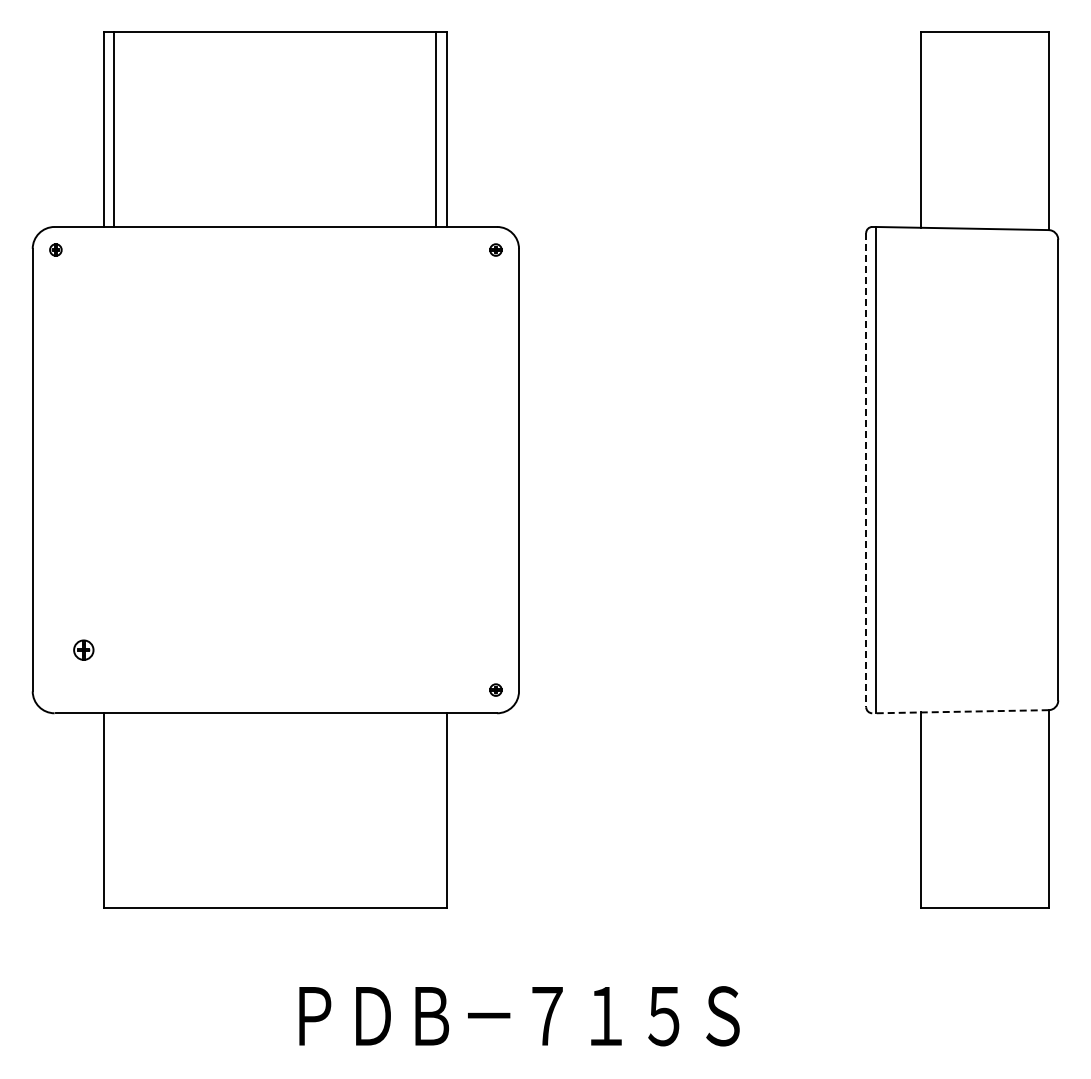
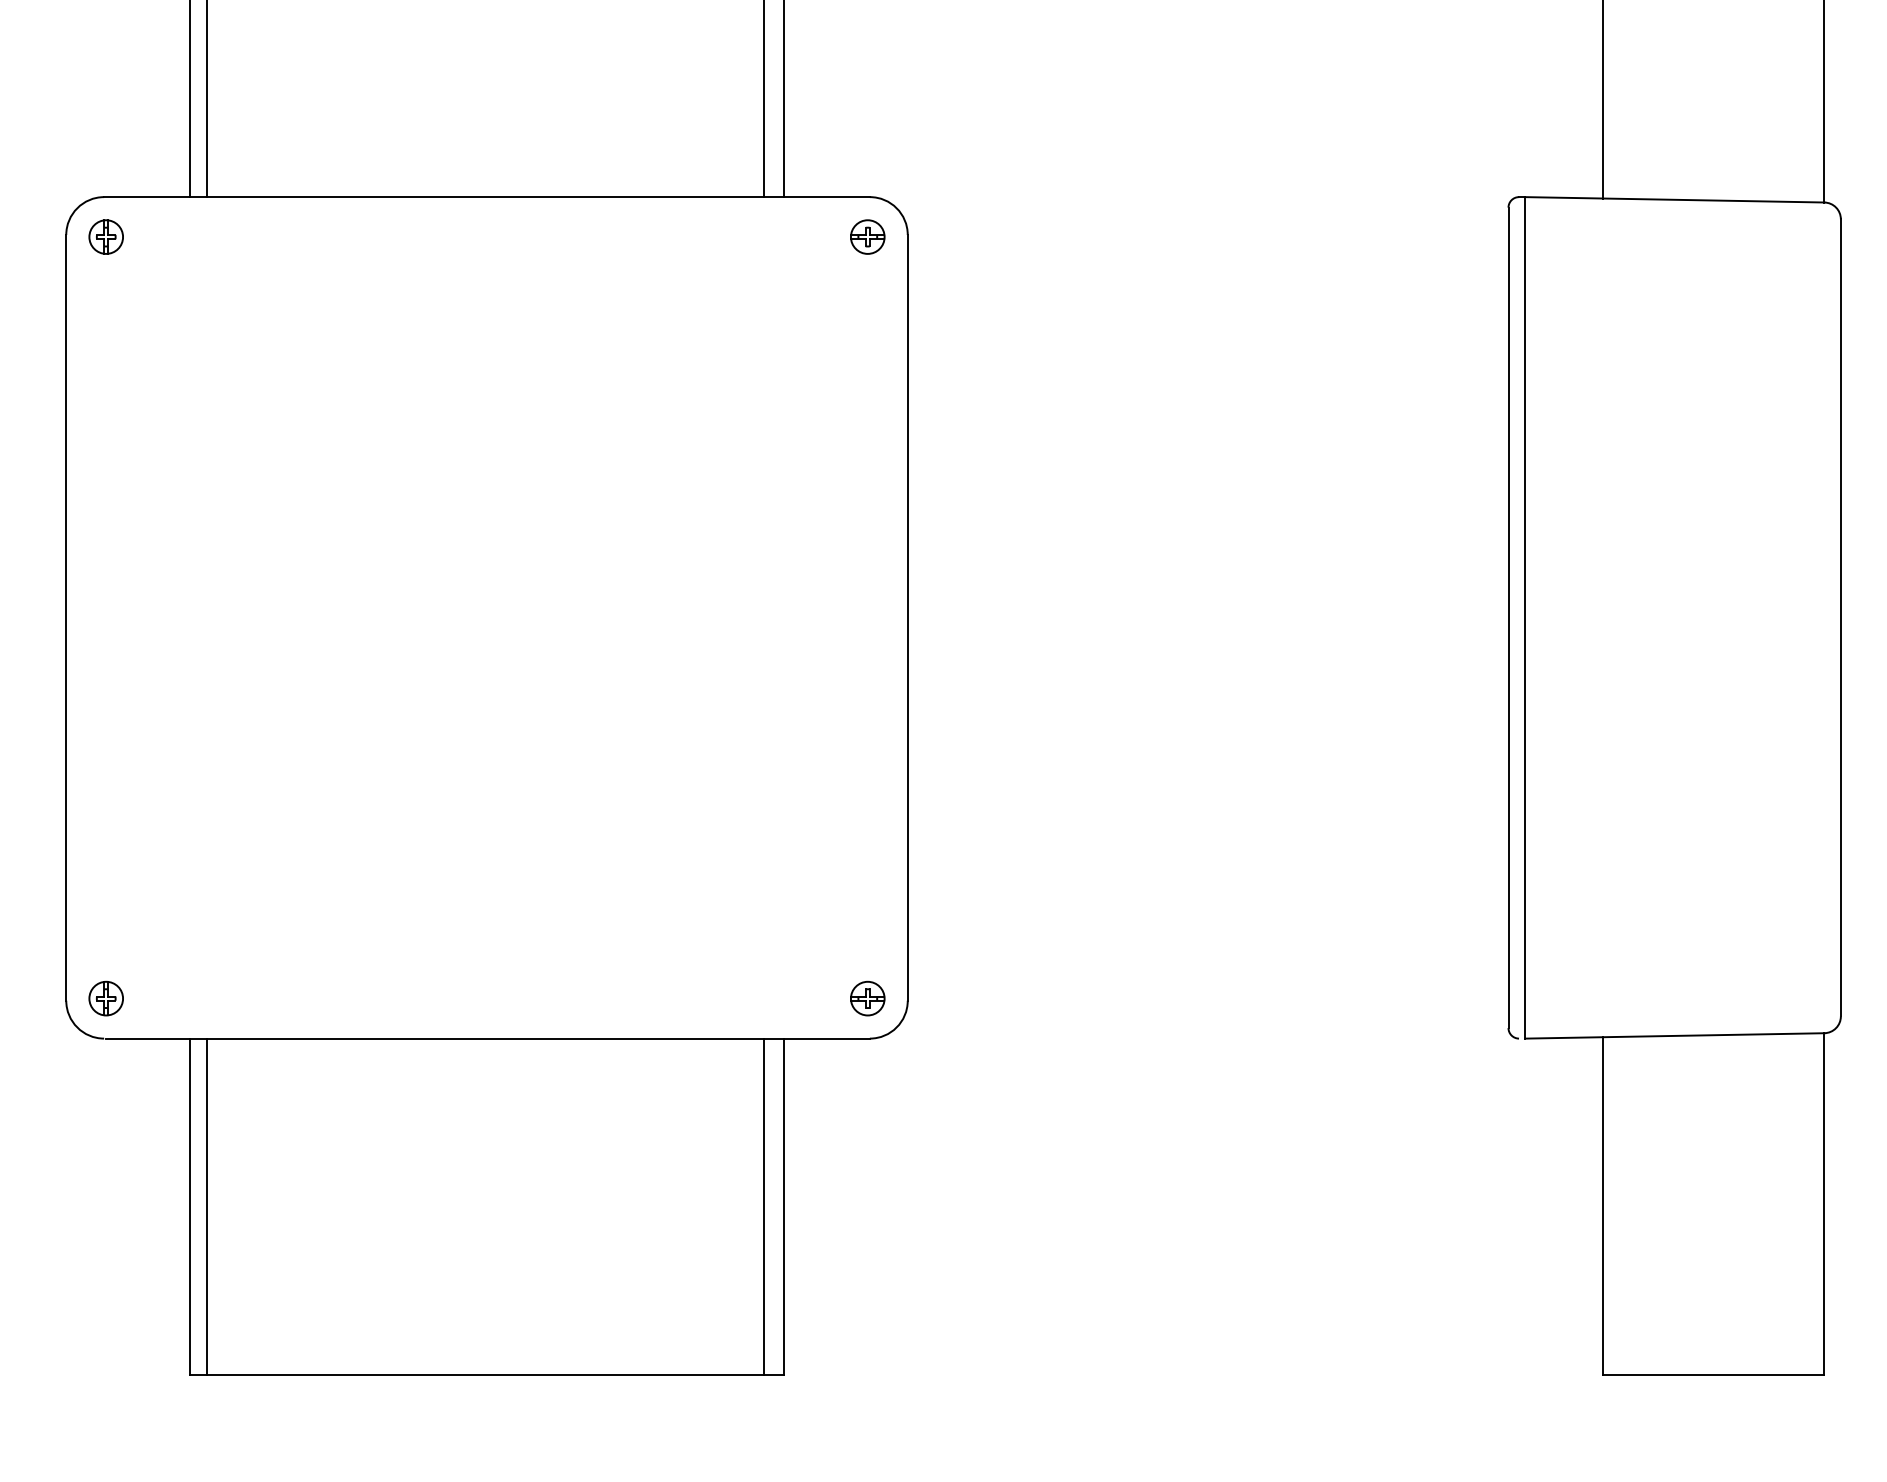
part: (55, 249) -> (105, 236), size x1.67
part: (495, 249) -> (867, 236), size x1.67
line: (866, 470) -> (1509, 618), dashed -> solid
part: (83, 649) -> (105, 997), moved
part: (495, 689) -> (867, 997), size x1.67
line: (961, 711) -> (1673, 1035), dashed -> solid
line: (114, 810) -> (207, 1206), added
line: (435, 810) -> (763, 1206), added

